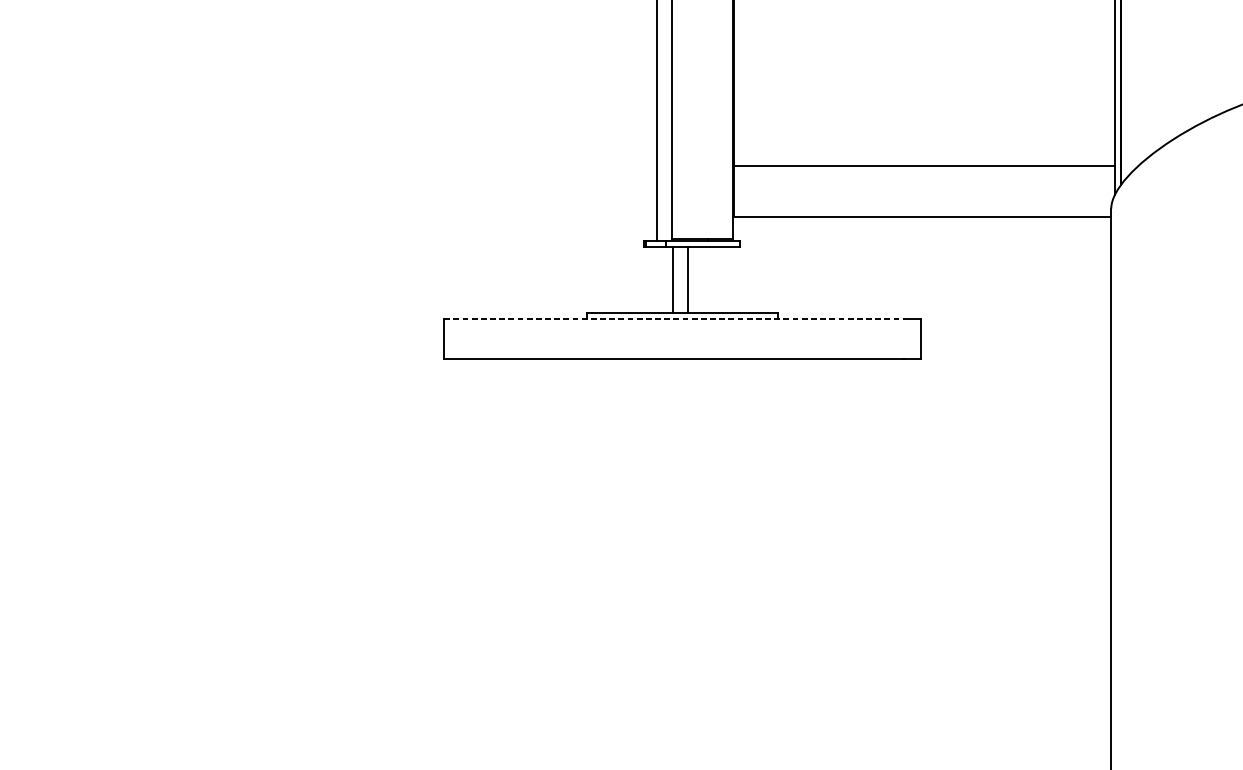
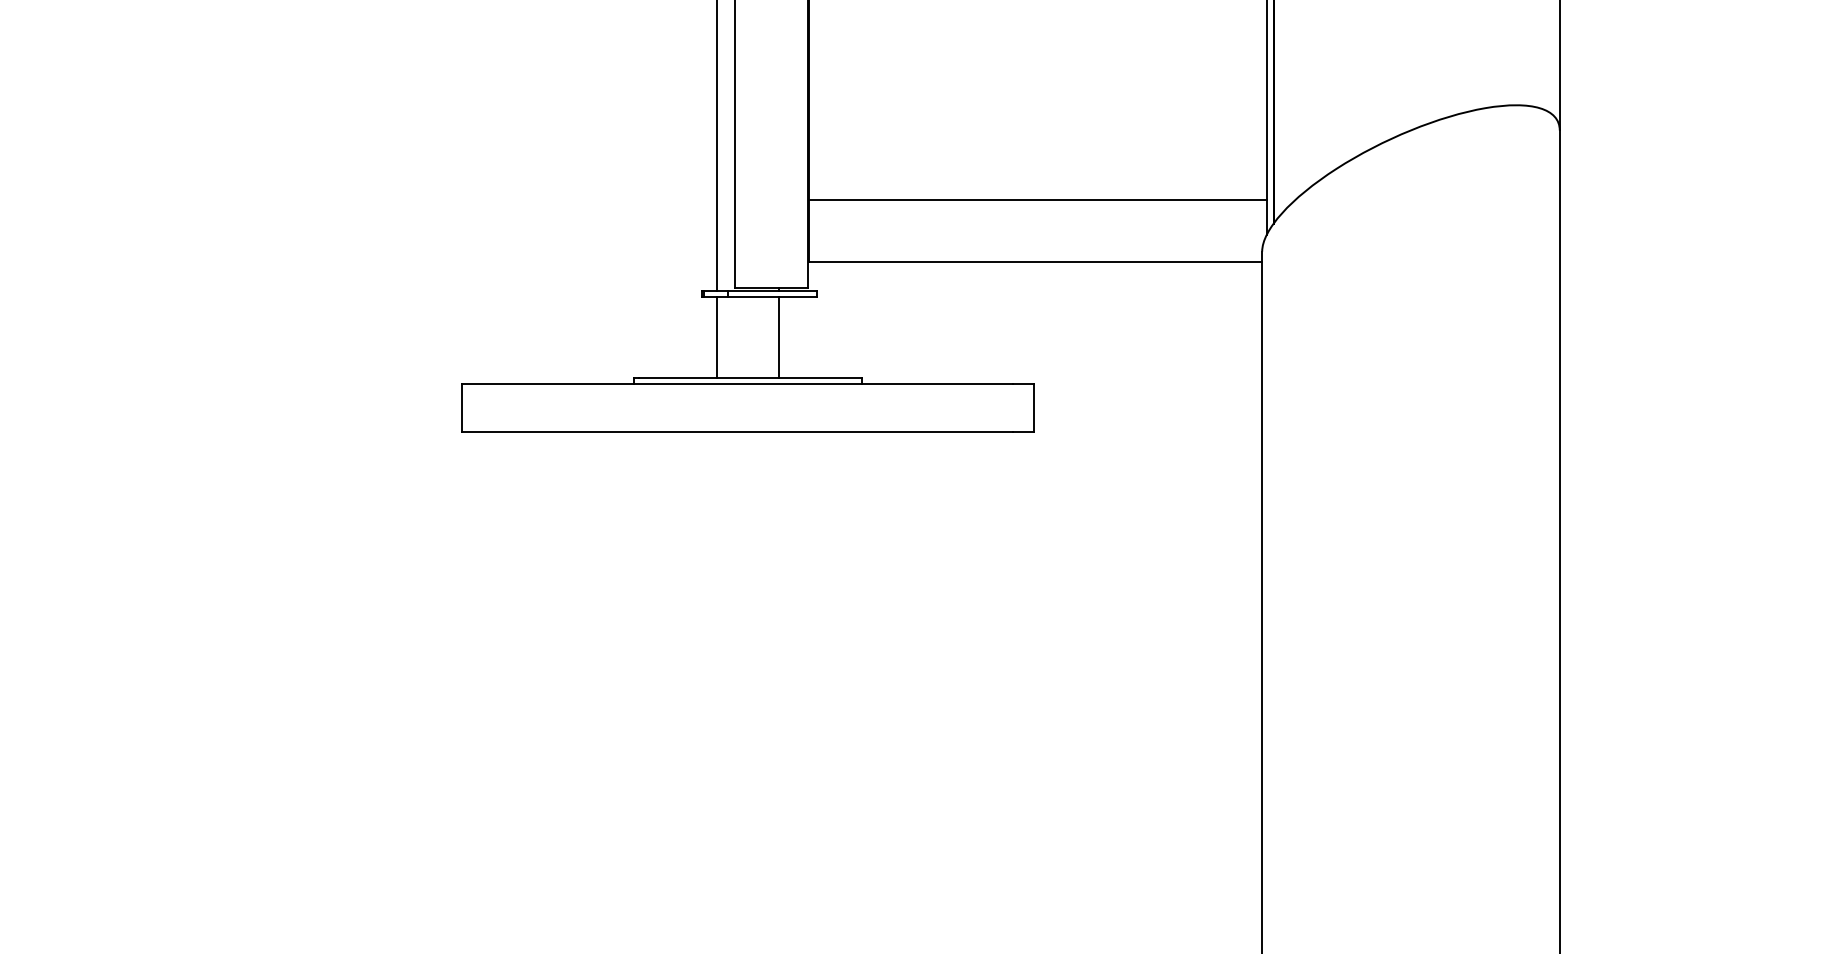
line: (673, 280) -> (778, 337), moved
line: (688, 280) -> (717, 337), moved
line: (673, 319) -> (737, 384), dashed -> solid

